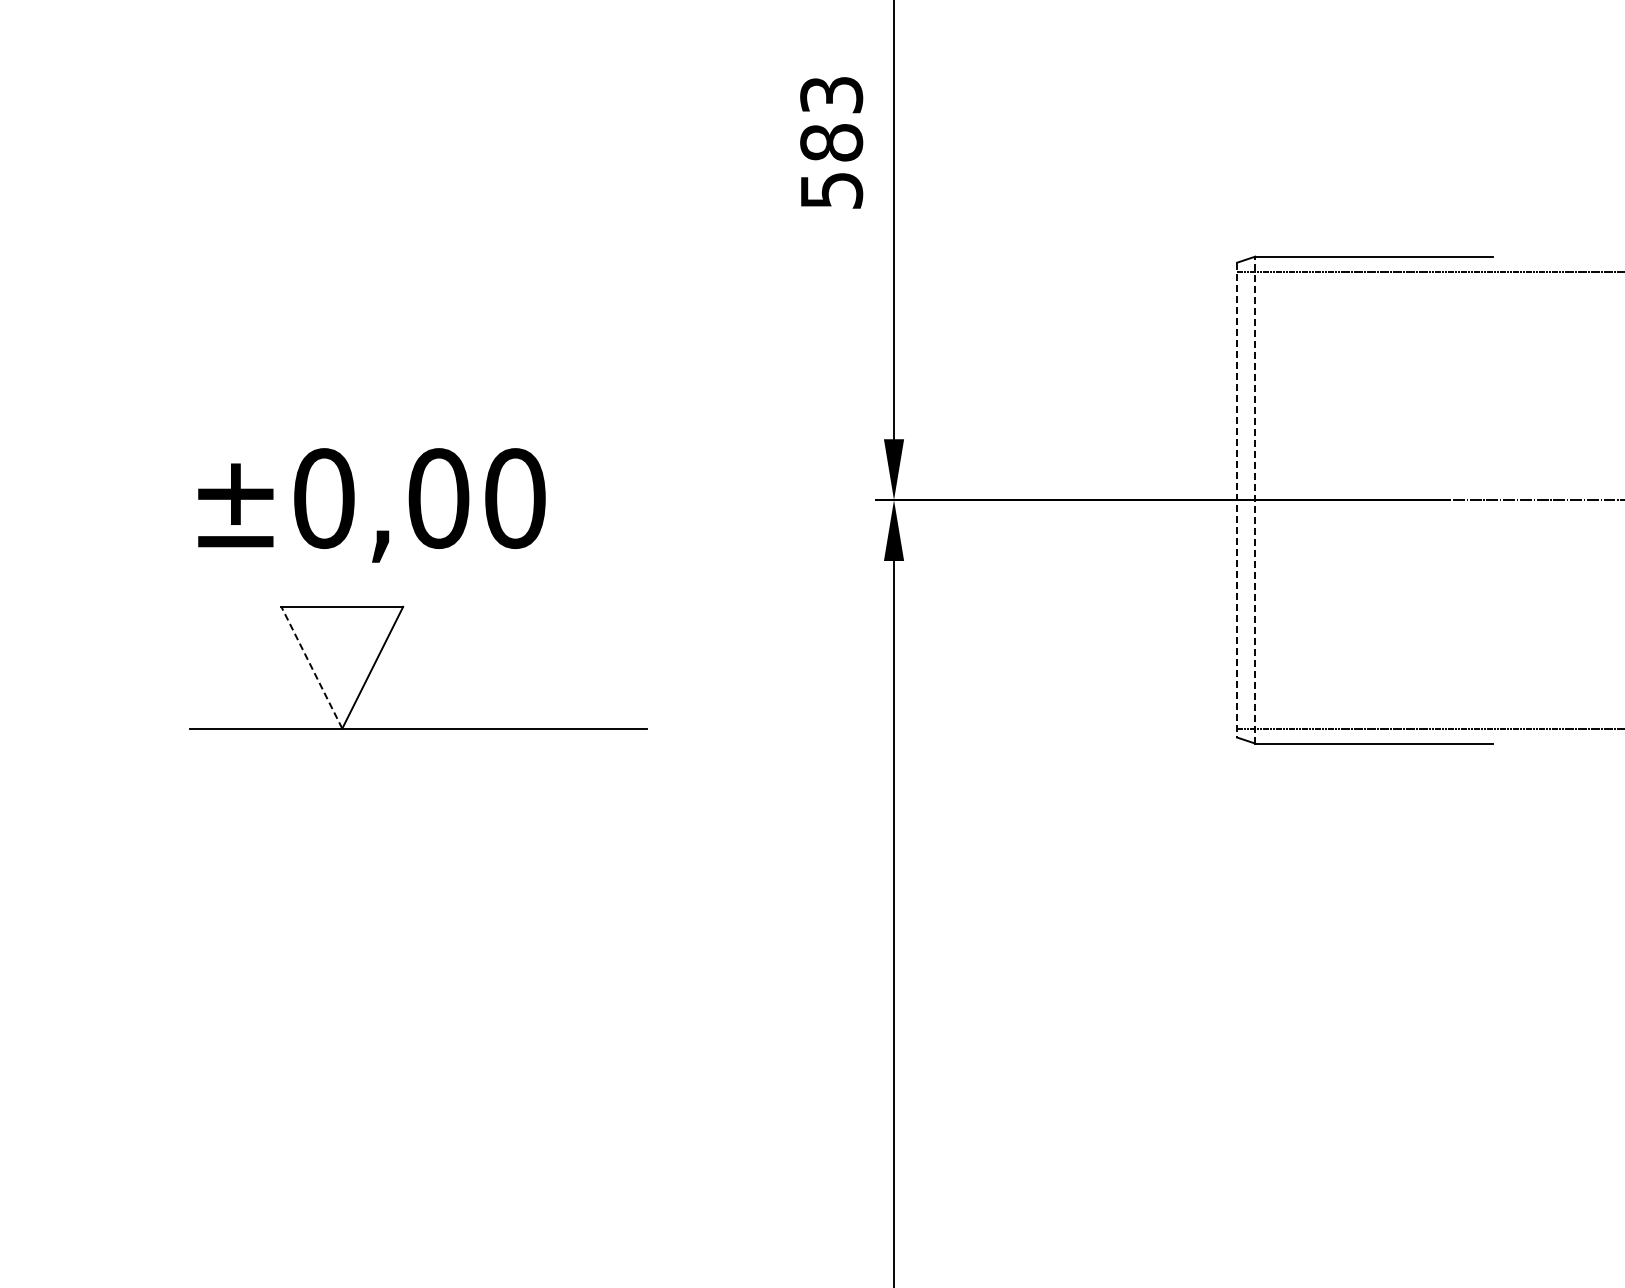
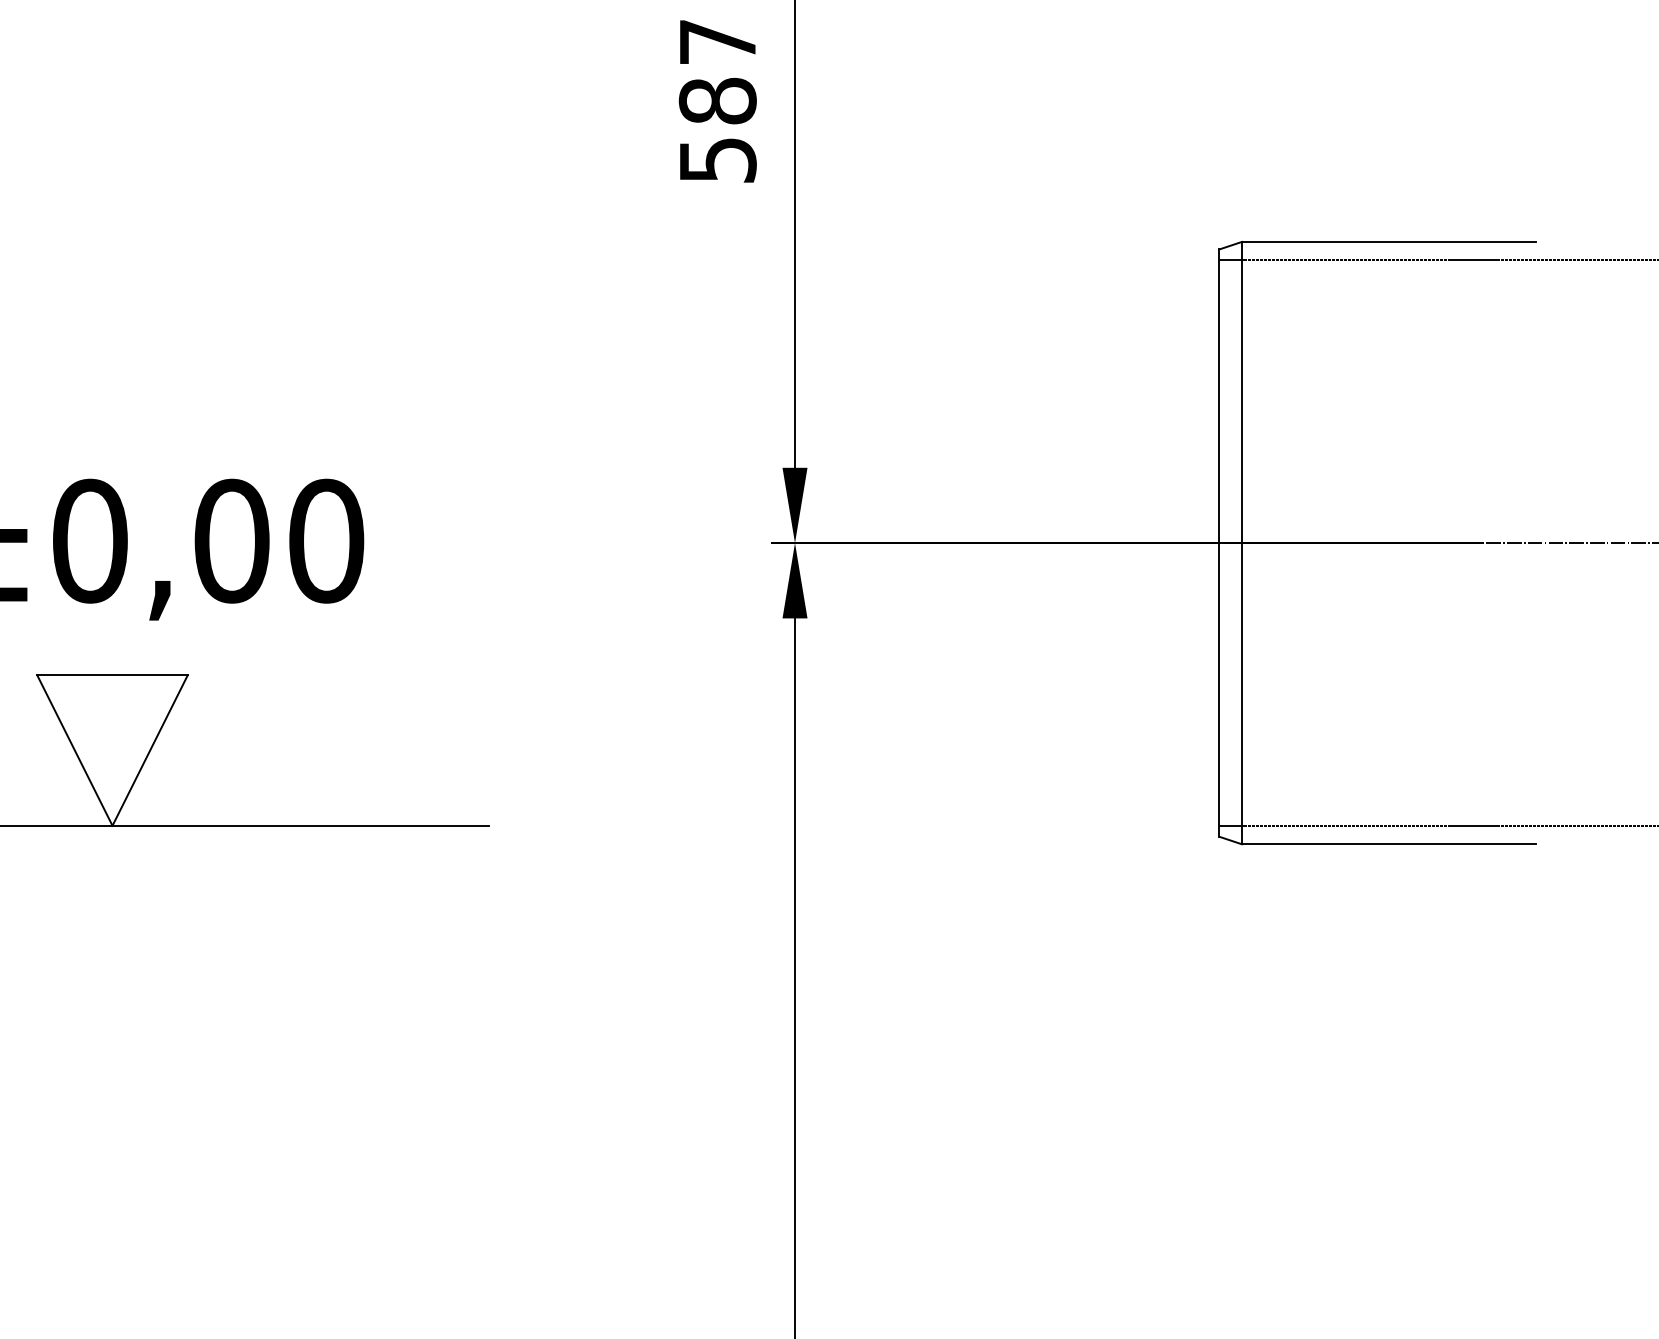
text: (831, 95) -> (717, 42), 583 -> 587
line: (1255, 499) -> (1242, 542), dashed -> solid
line: (1237, 500) -> (1219, 543), dashed -> solid
line: (311, 667) -> (74, 750), dashed -> solid

